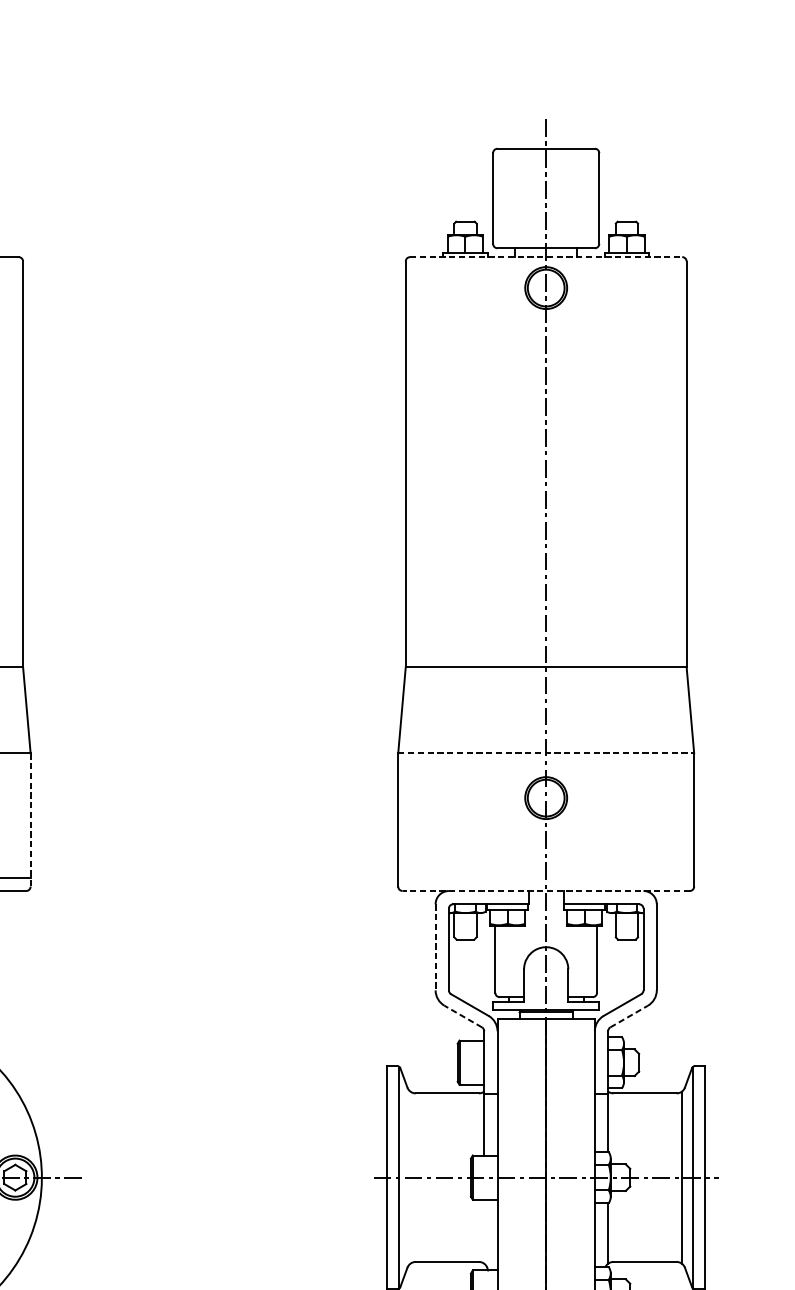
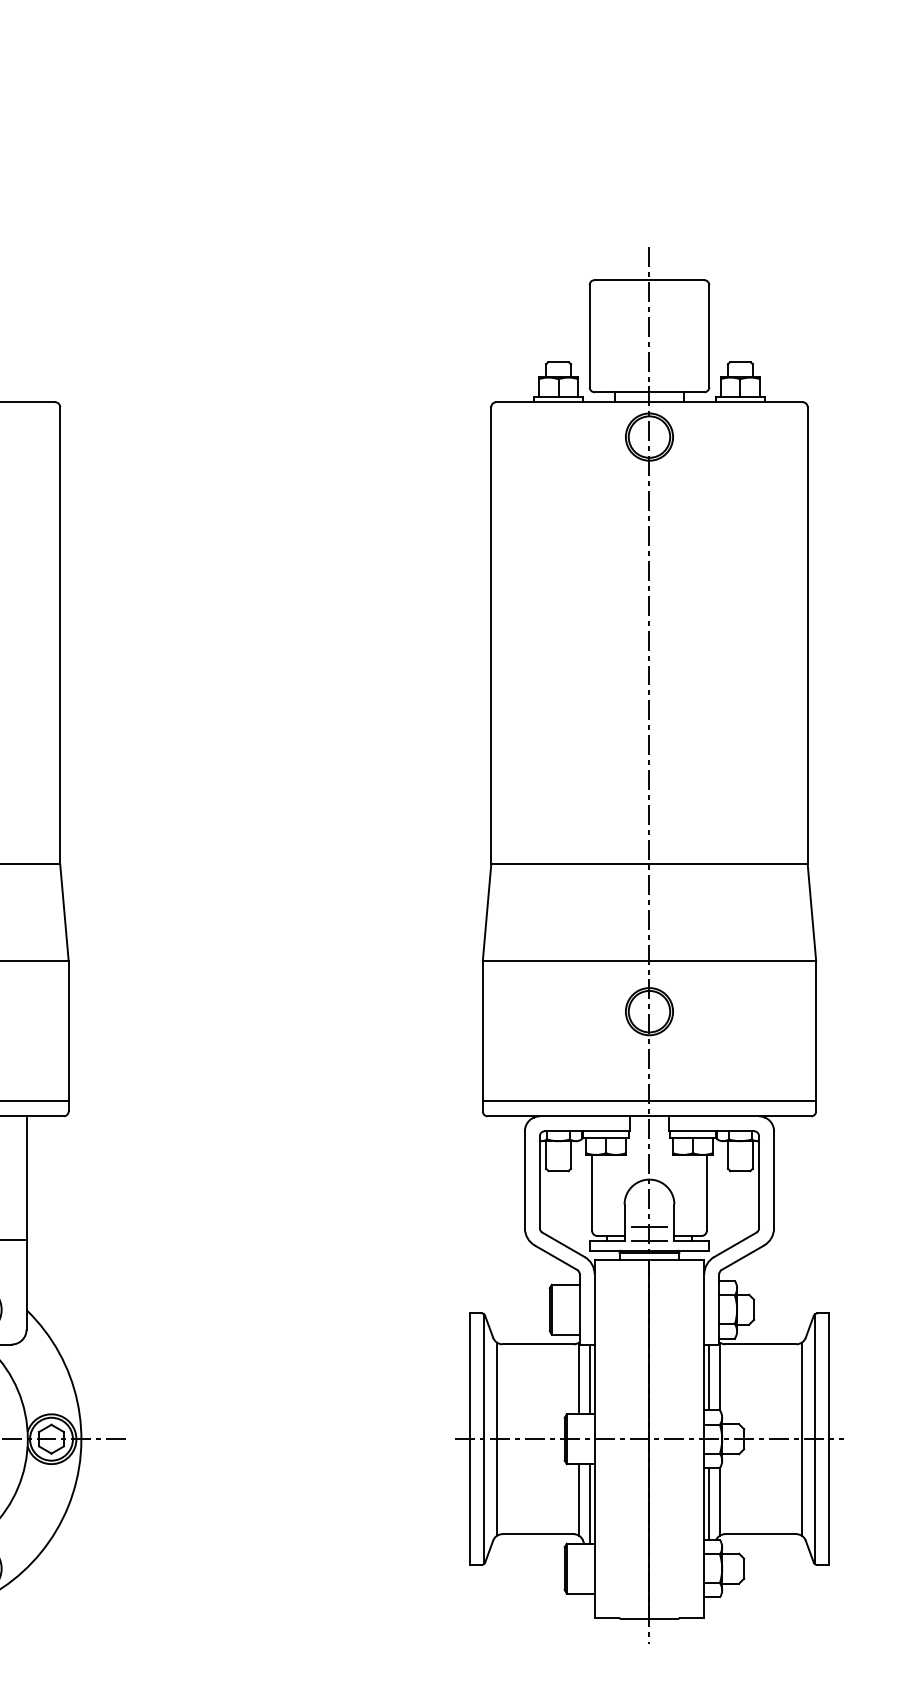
line: (546, 257) -> (649, 402), dashed -> solid
line: (546, 753) -> (649, 961), dashed -> solid
line: (30, 820) -> (68, 1036), dashed -> solid
line: (546, 877) -> (649, 1101), added
line: (546, 891) -> (649, 1116), dashed -> solid
line: (435, 947) -> (524, 1180), dashed -> solid
line: (546, 988) -> (649, 1226), added
line: (546, 1001) -> (649, 1240), added
line: (462, 1016) -> (555, 1257), dashed -> solid
line: (629, 1016) -> (743, 1257), dashed -> solid
line: (599, 1122) -> (709, 1377), added
line: (492, 1124) -> (589, 1379), added
line: (410, 1177) -> (496, 1438), added
line: (484, 1231) -> (579, 1499), added
line: (492, 1234) -> (589, 1503), added
line: (599, 1234) -> (709, 1503), added

